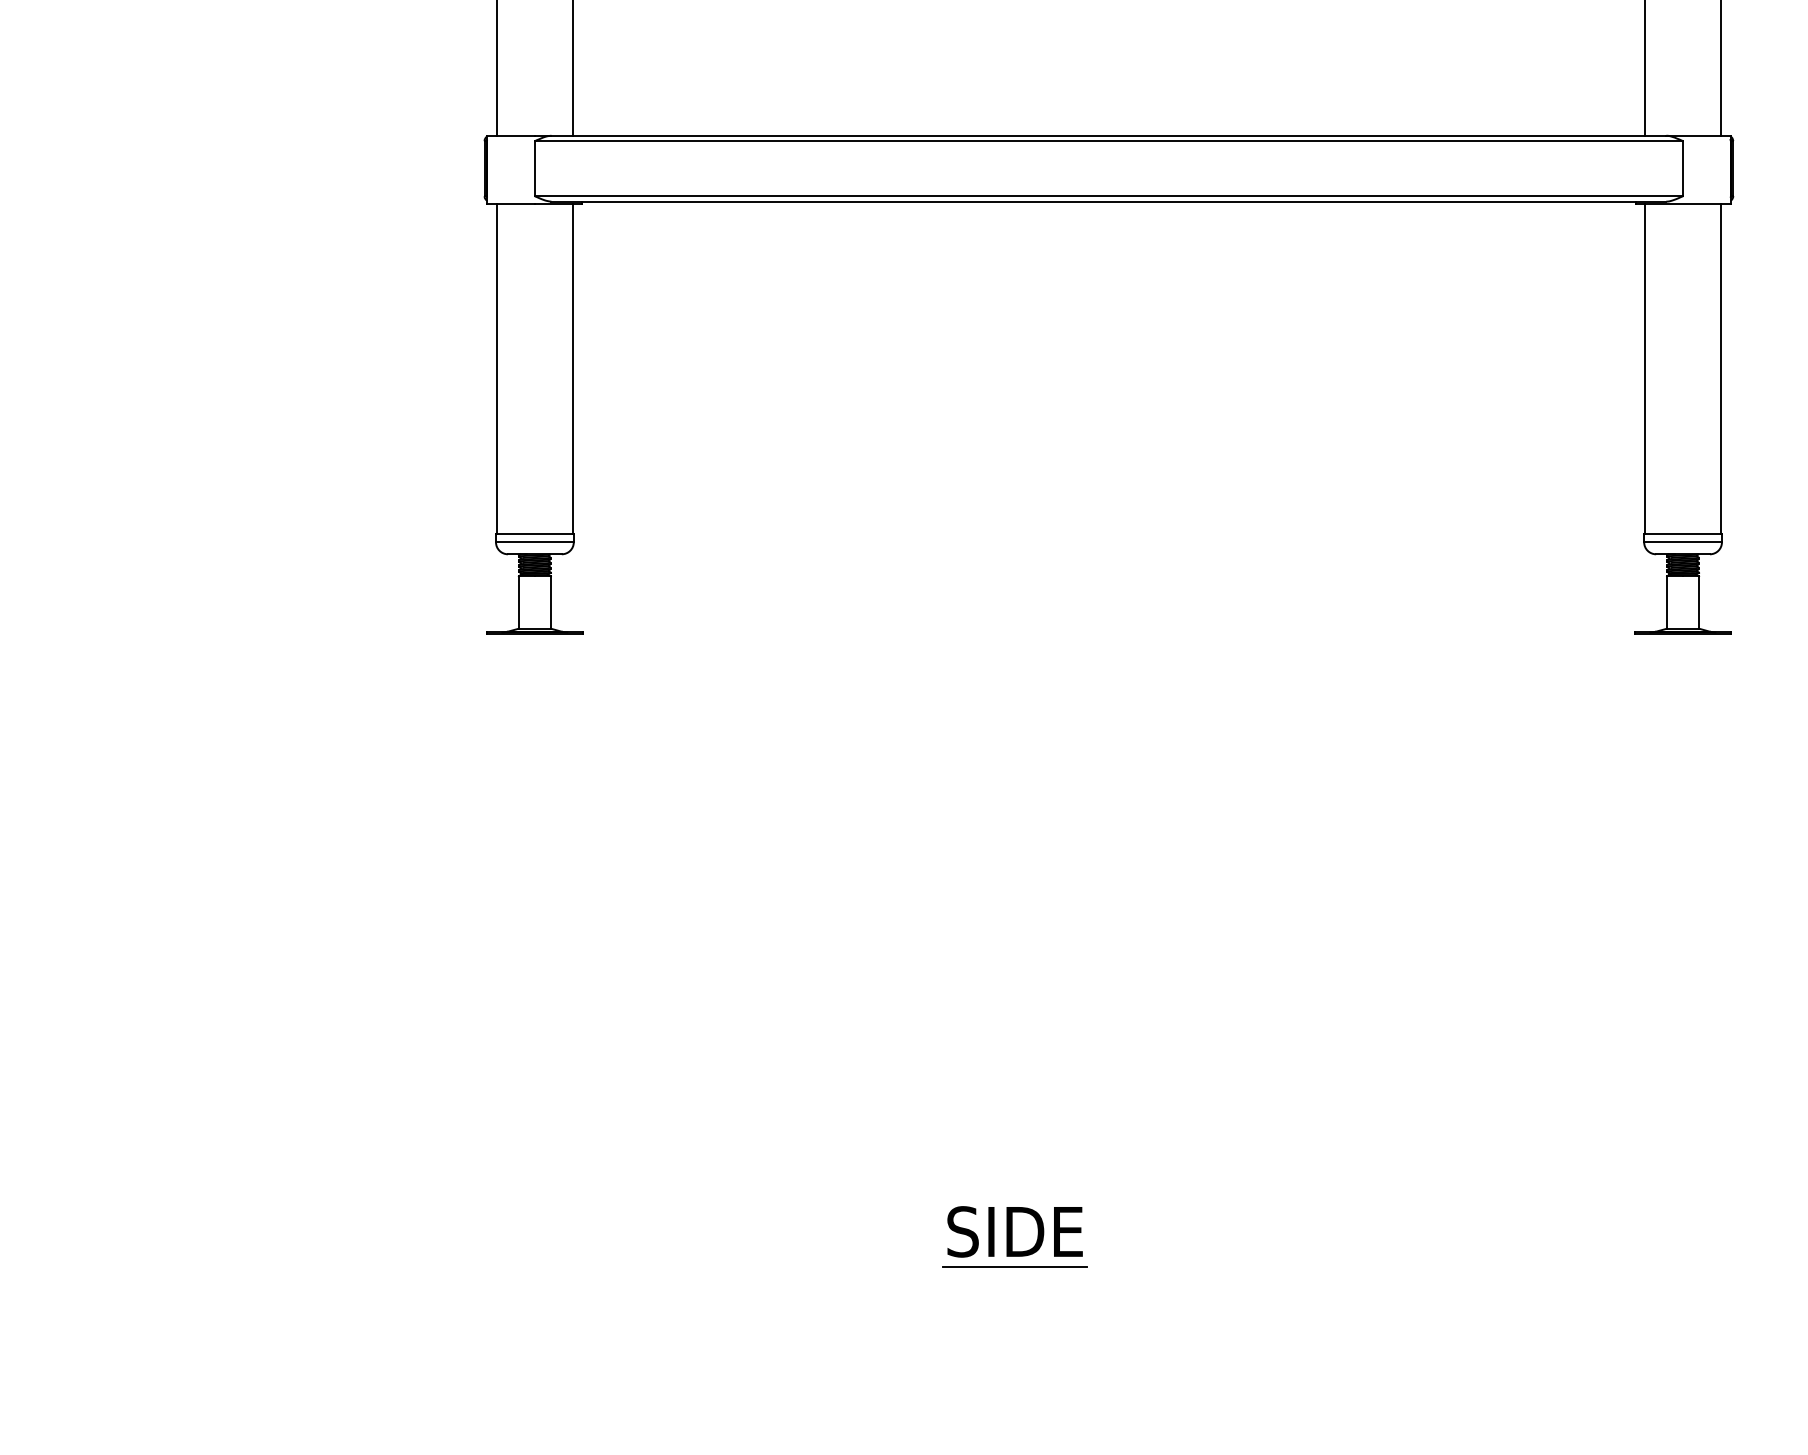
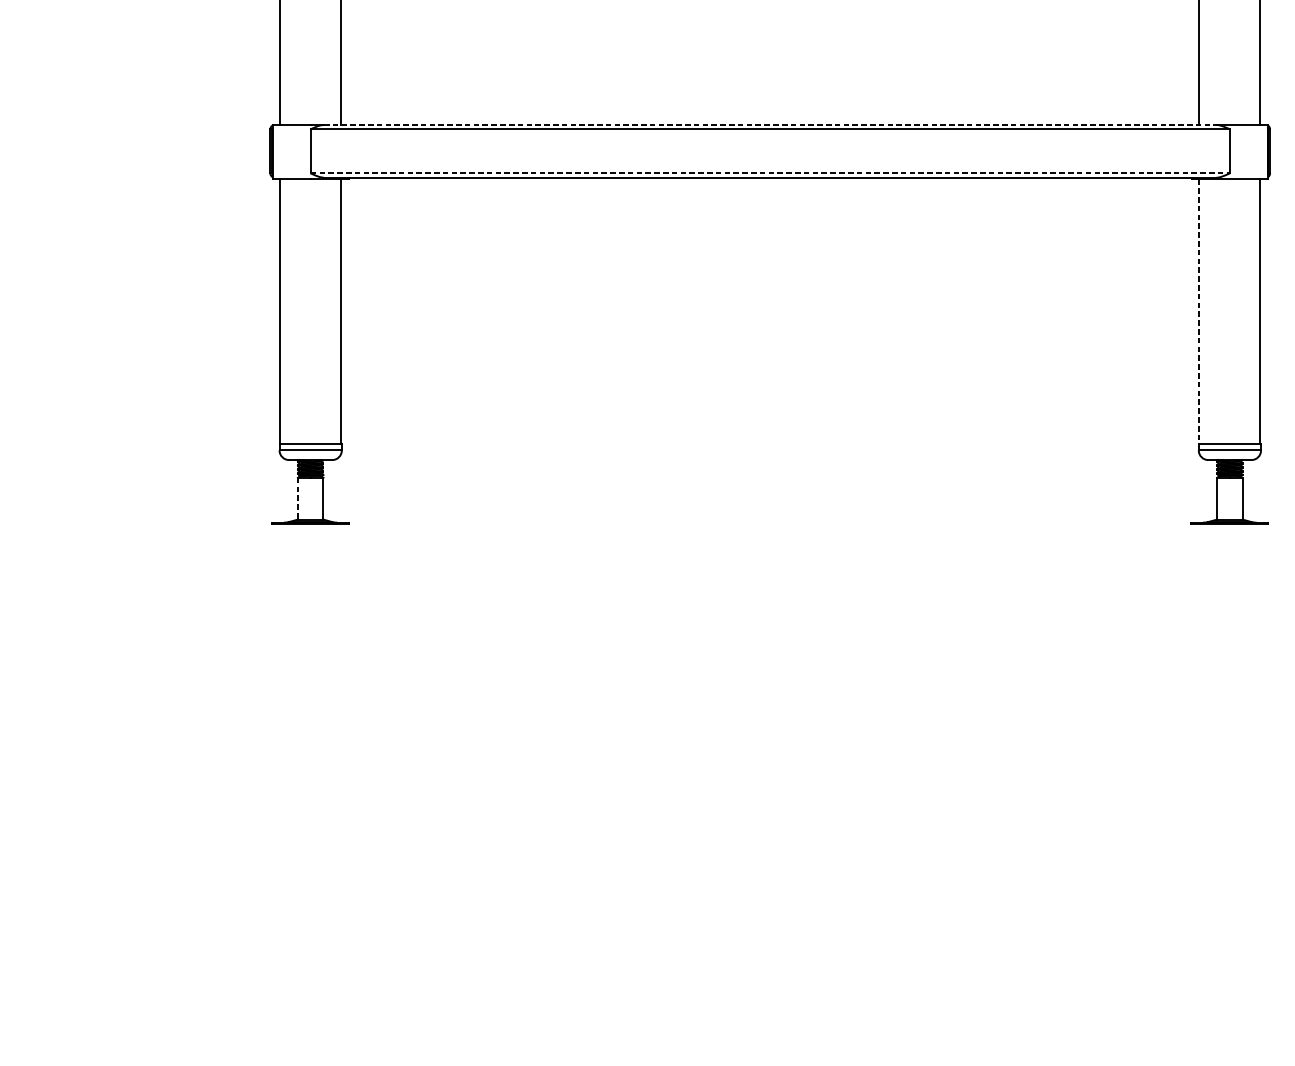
line: (1109, 135) -> (770, 124), solid -> dashed
line: (1109, 196) -> (770, 173), solid -> dashed
line: (1644, 369) -> (1199, 312), solid -> dashed
line: (518, 603) -> (297, 499), solid -> dashed
part: (1014, 1236) -> (694, 1006), removed

